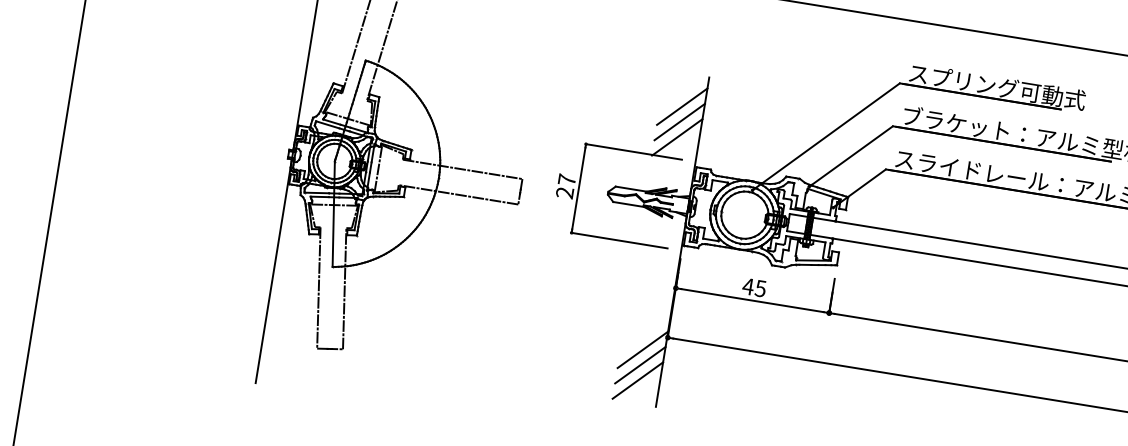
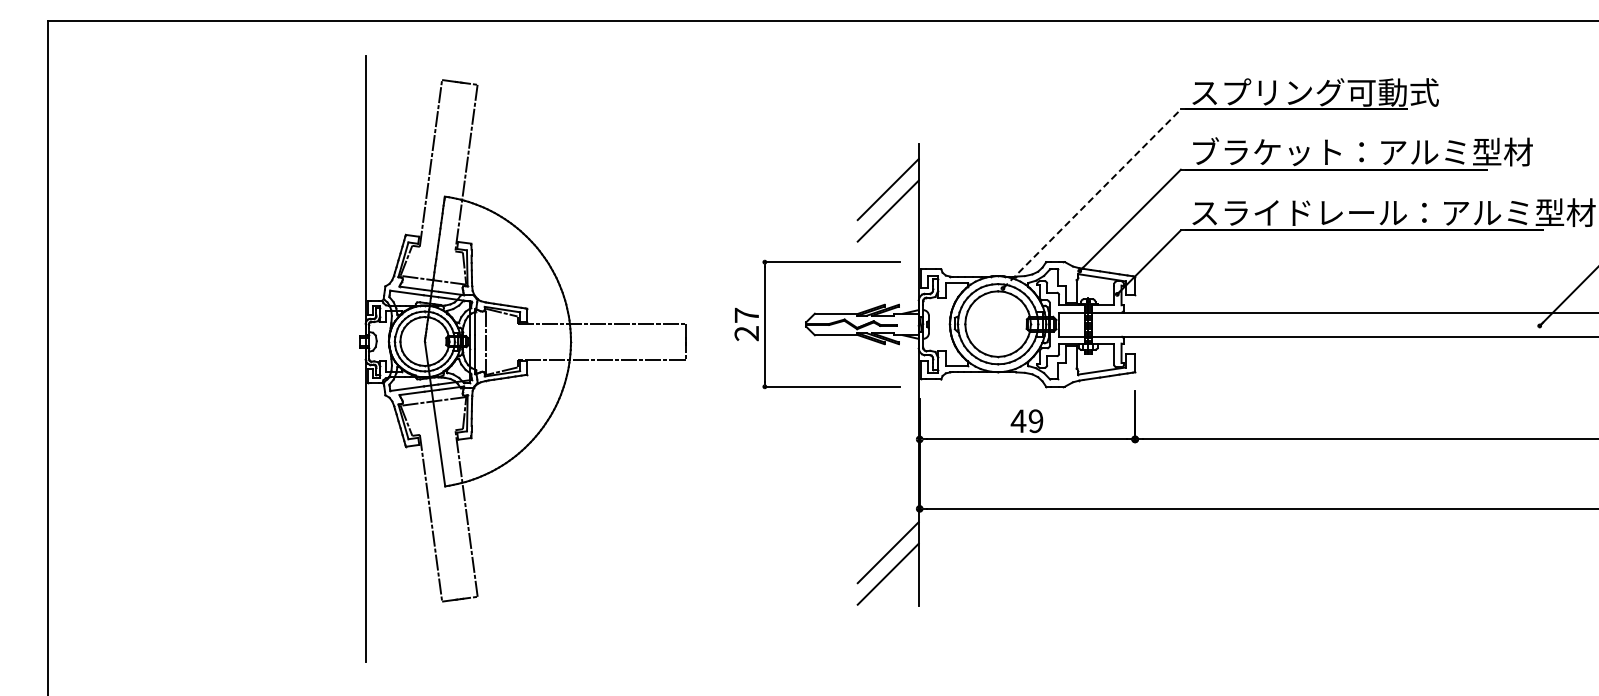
line: (826, 136) -> (1092, 198), solid -> dashed
line: (676, 137) -> (887, 232), removed
text: (760, 288) -> (1035, 420), 45 -> 49
line: (642, 349) -> (887, 530), removed

